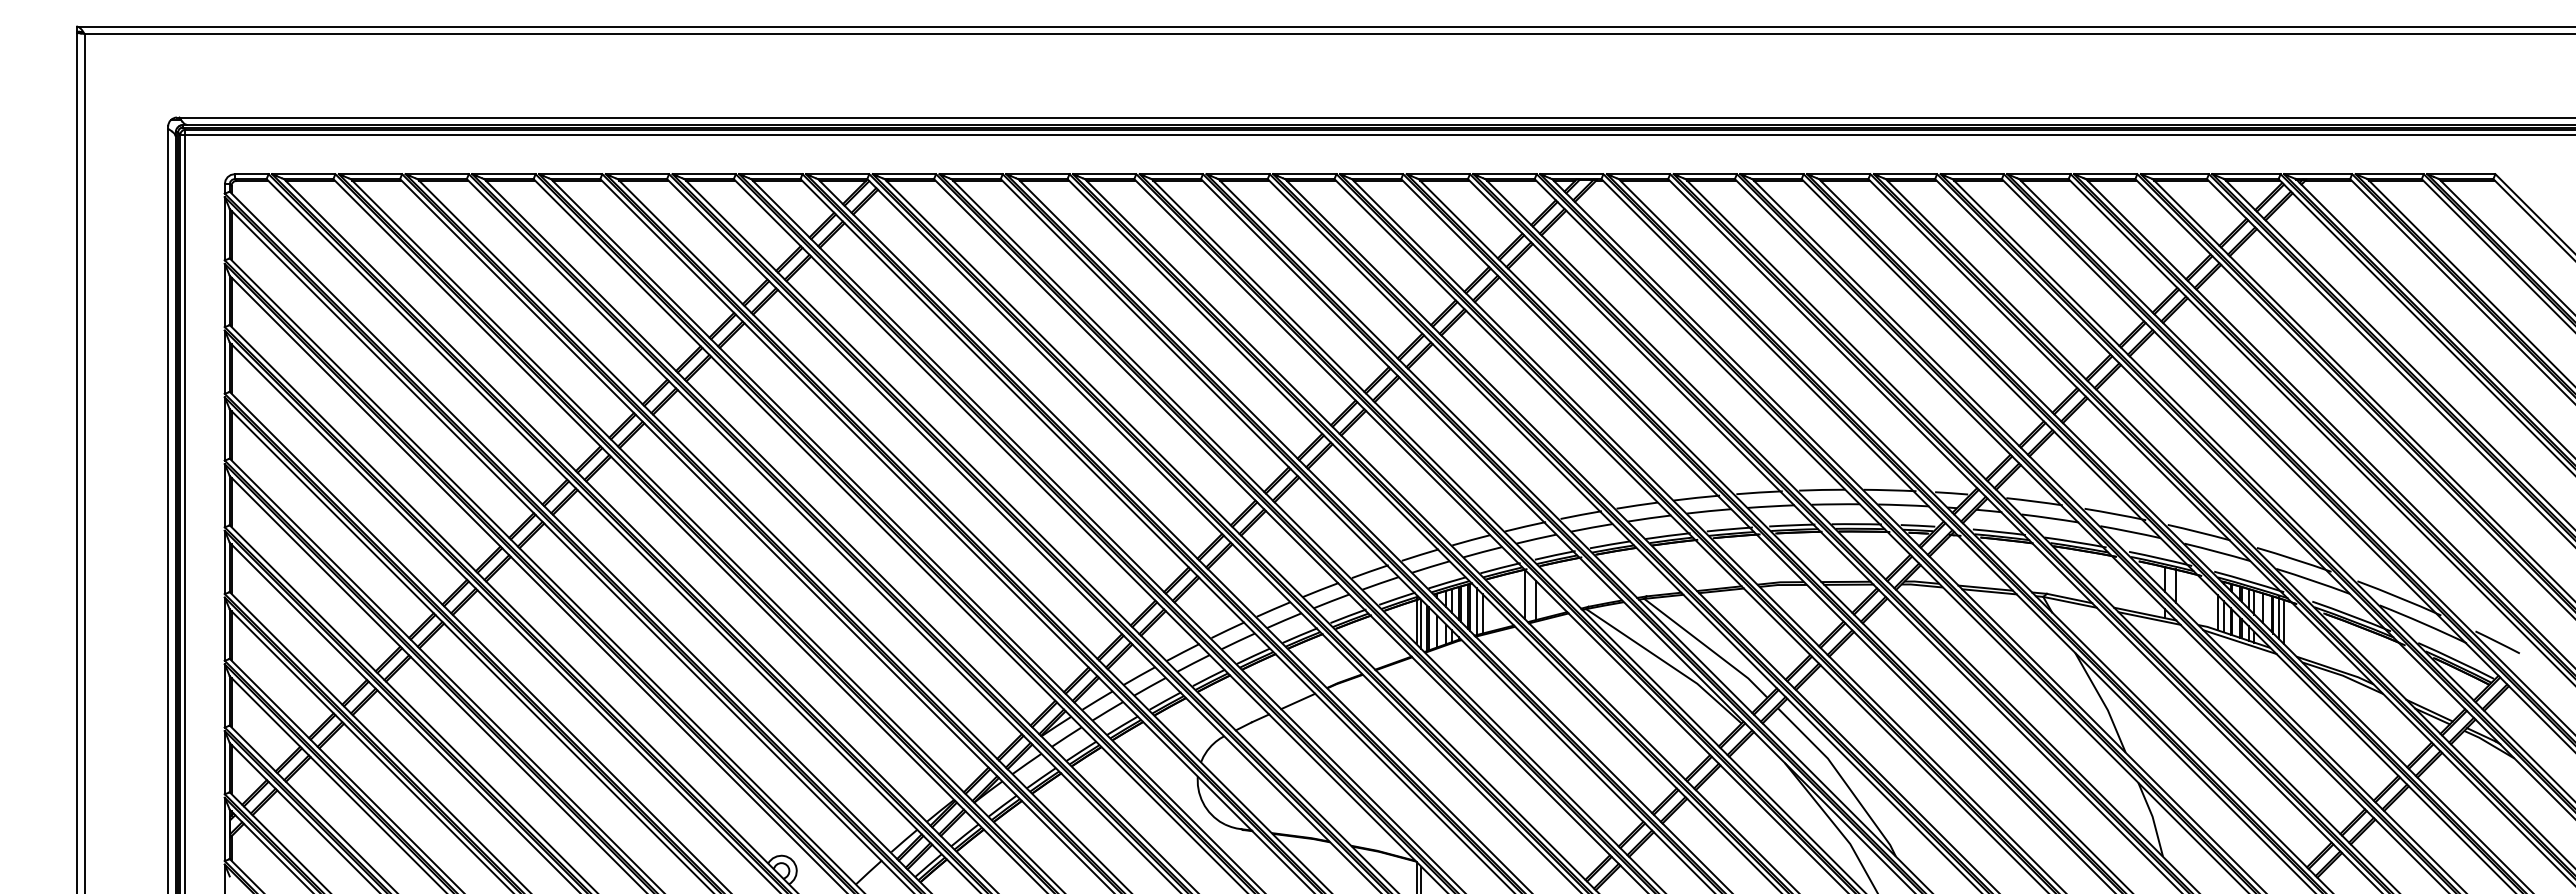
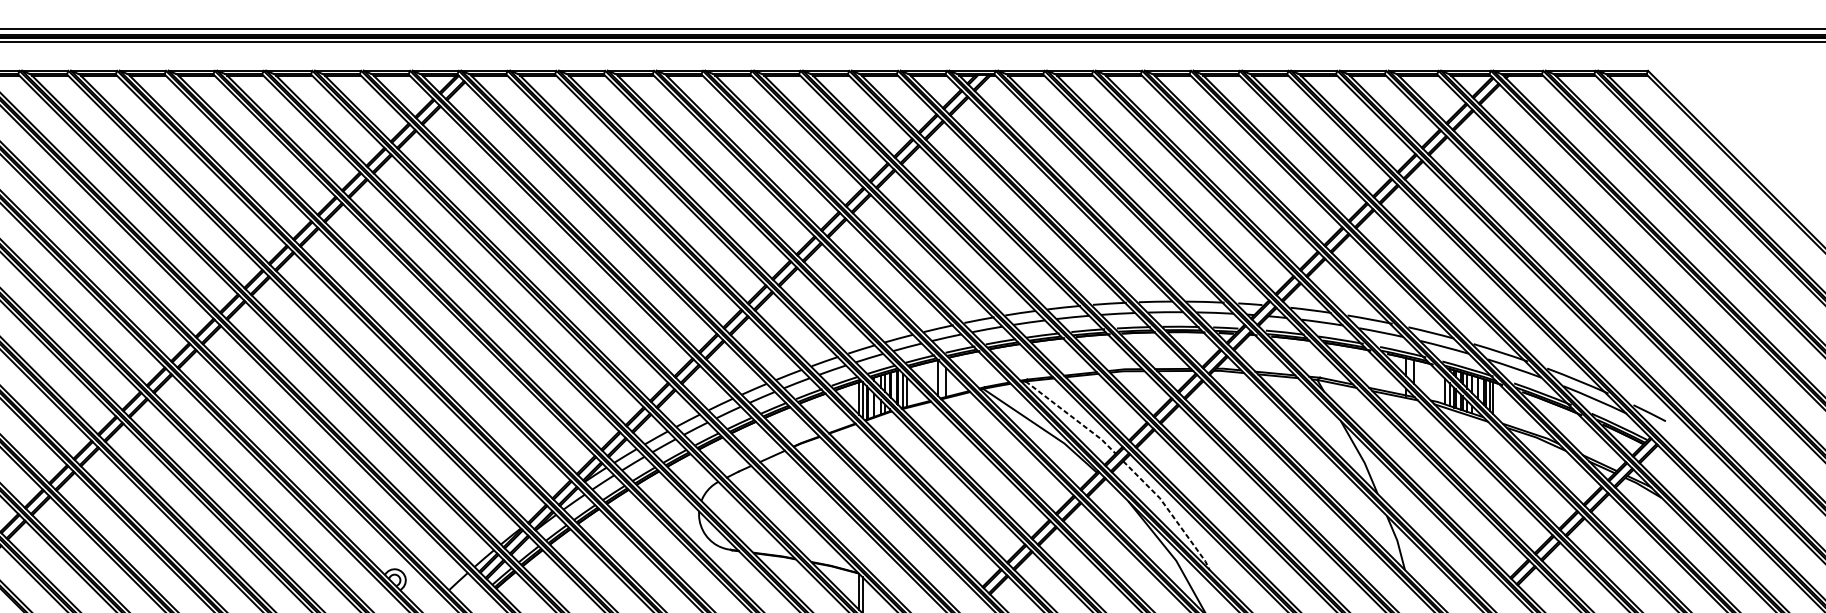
line: (1707, 647) -> (1071, 416), solid -> dashed
line: (1842, 778) -> (1170, 512), solid -> dashed

